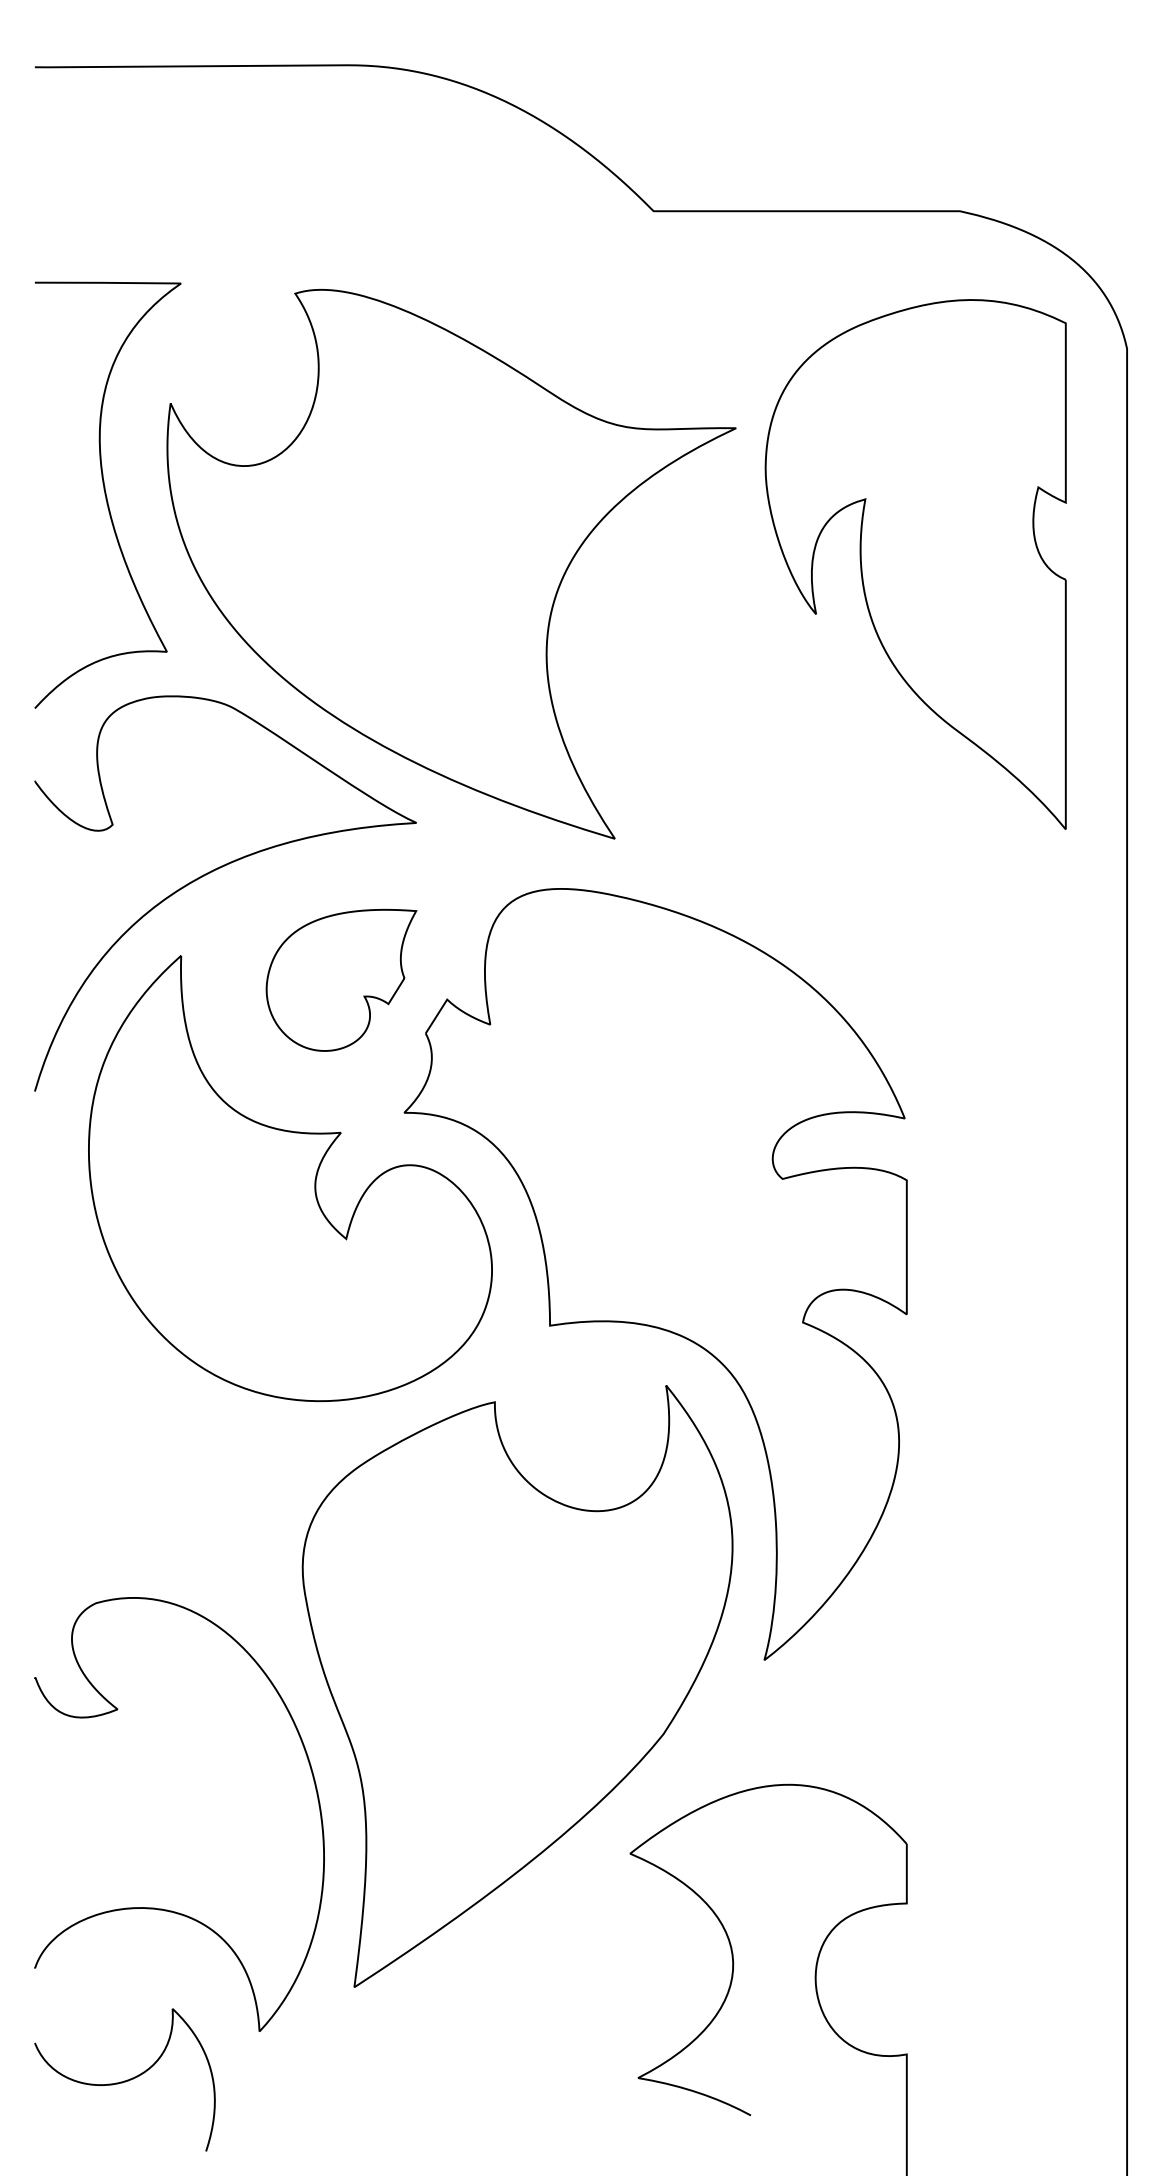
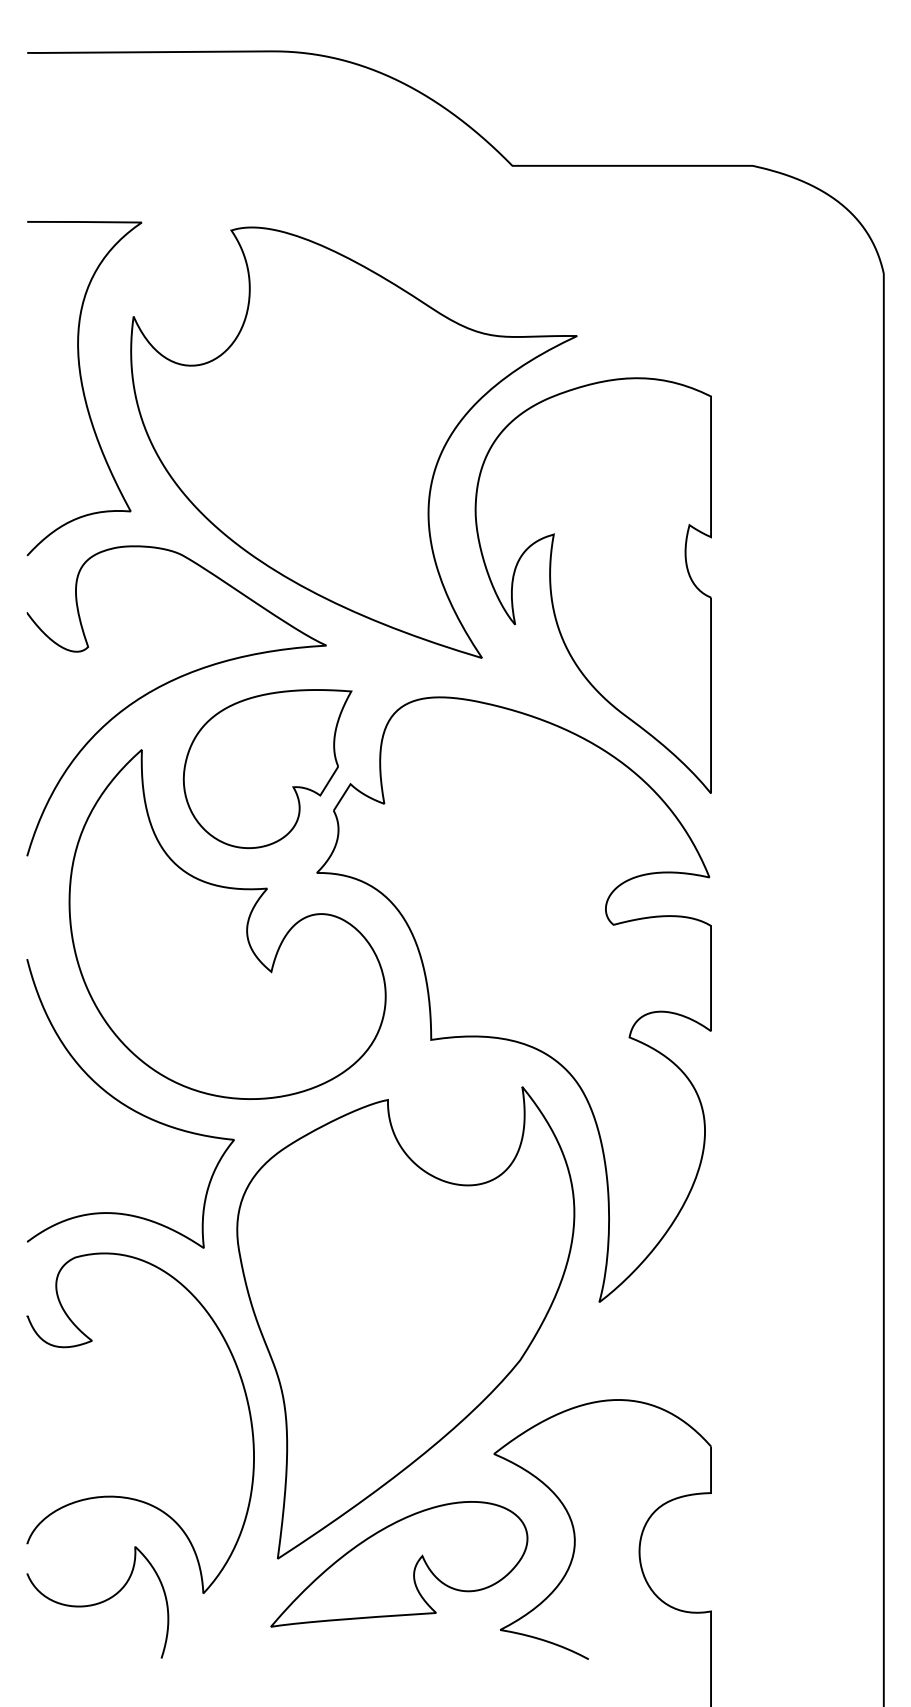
part: (915, 564) -> (593, 585), moved
part: (341, 980) -> (267, 769), size x1.43
curve: (164, 1410) -> (128, 1106), added
part: (509, 1993) -> (399, 1563), added
curve: (124, 2080) -> (97, 1602), moved

